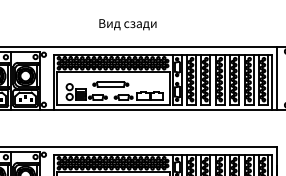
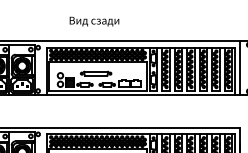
text: (127, 24) -> (94, 21), moved

